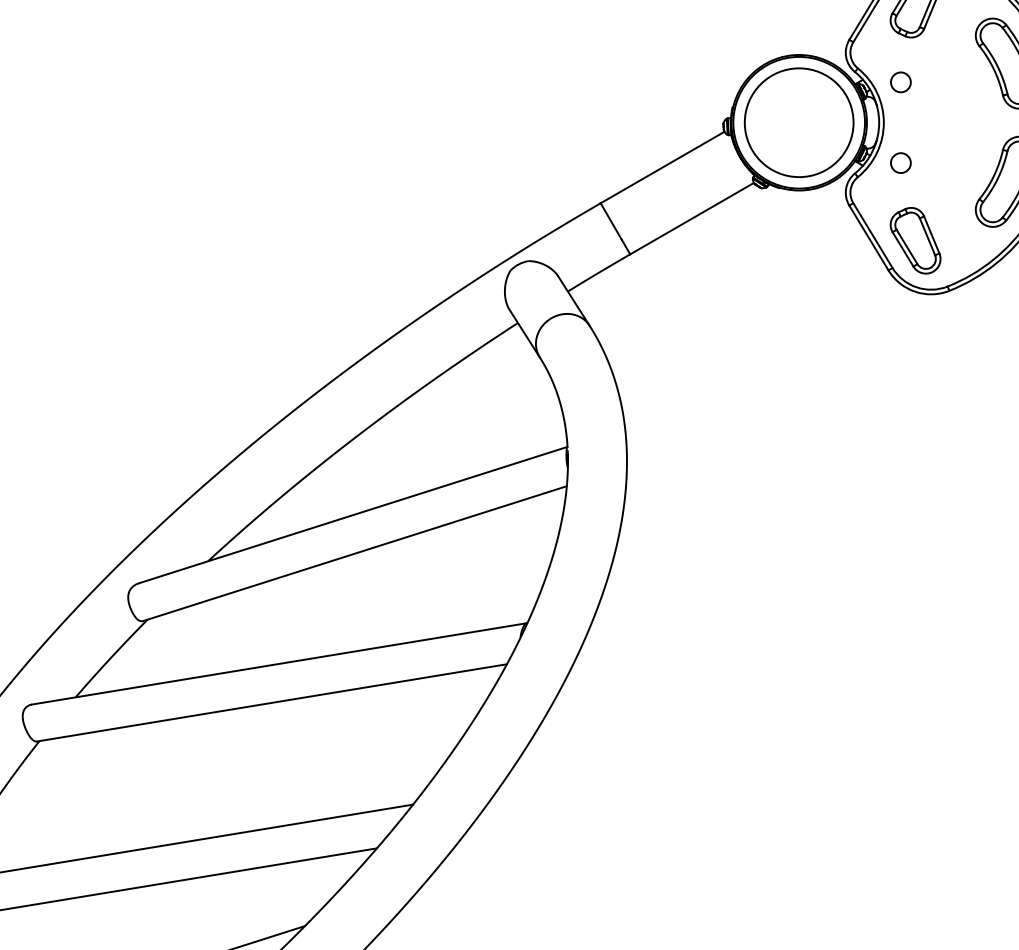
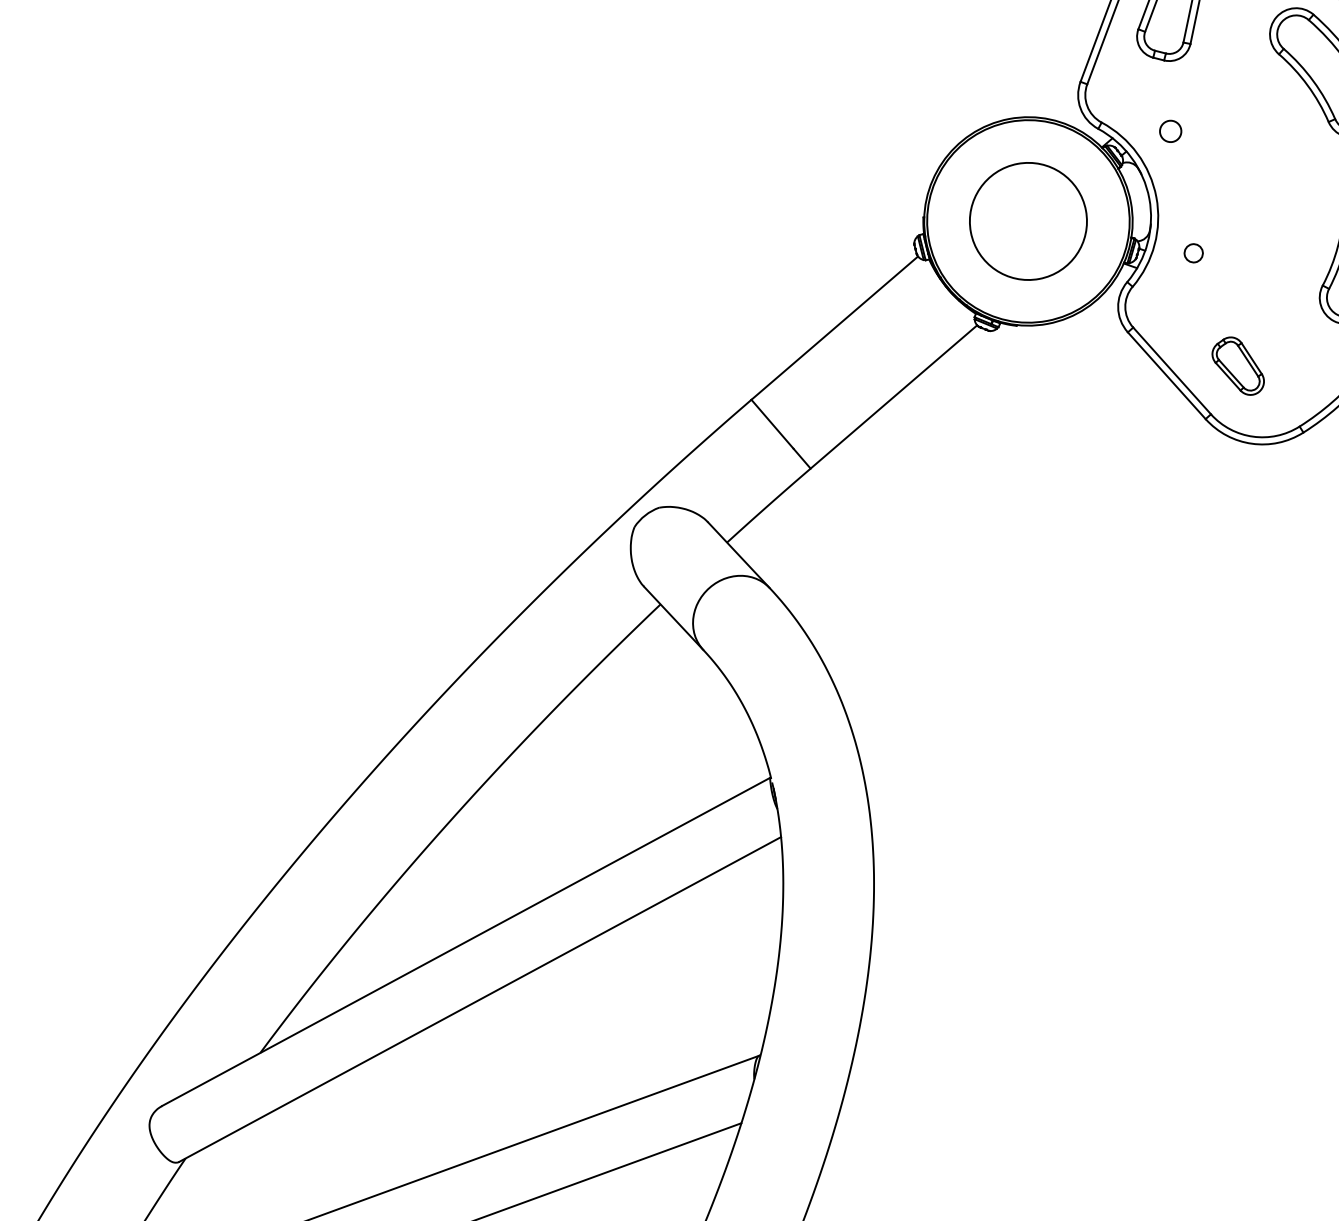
circle: (900, 82) -> (1170, 131), size x0.7
circle: (798, 122) -> (1027, 221), size x0.7
circle: (900, 162) -> (1192, 252), size x0.6
part: (915, 240) -> (1237, 366), size x0.6

